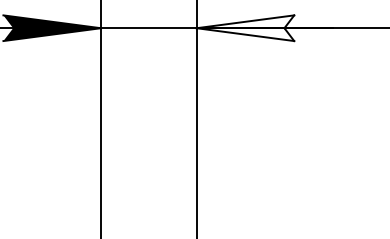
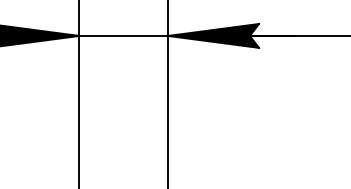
fill: (245, 28) -> (213, 36), added

